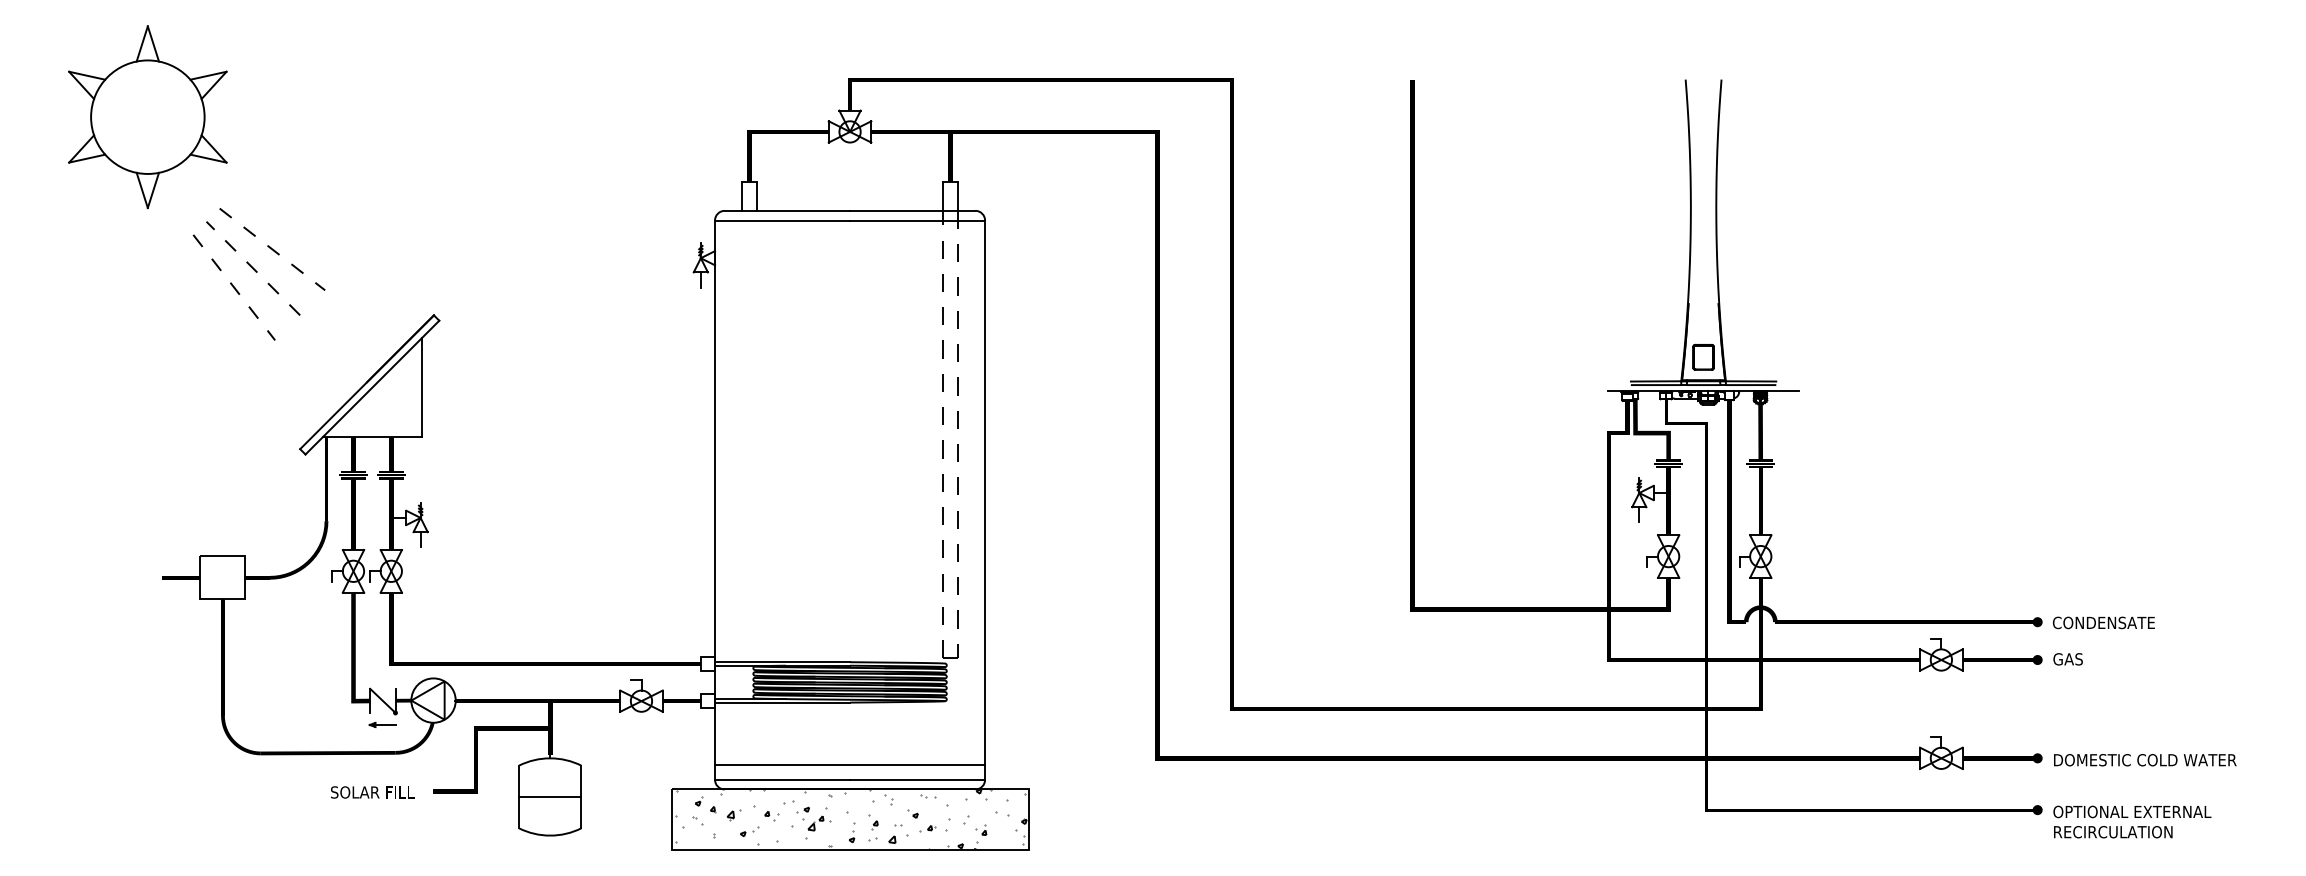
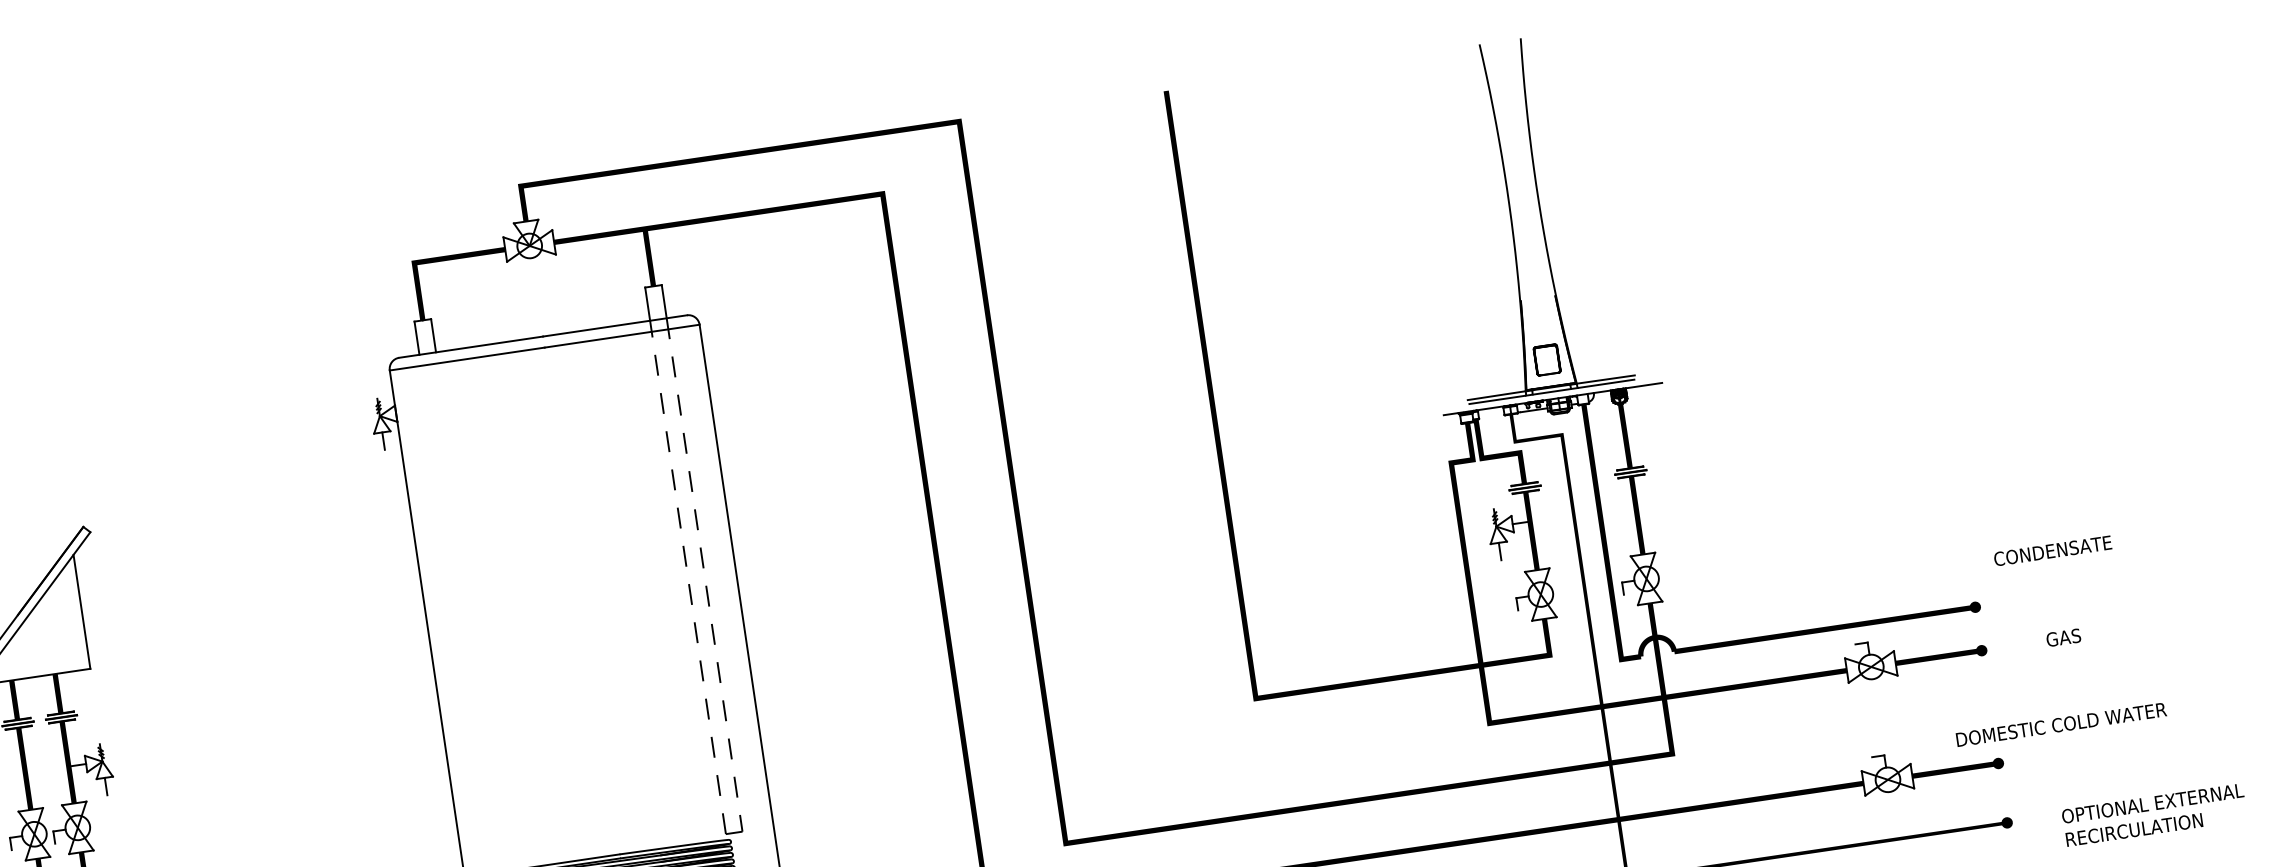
text: (2103, 622) -> (2052, 550), moved
text: (2067, 659) -> (2062, 638), moved
text: (2145, 760) -> (2061, 725), moved
text: (2132, 821) -> (2154, 814), moved

